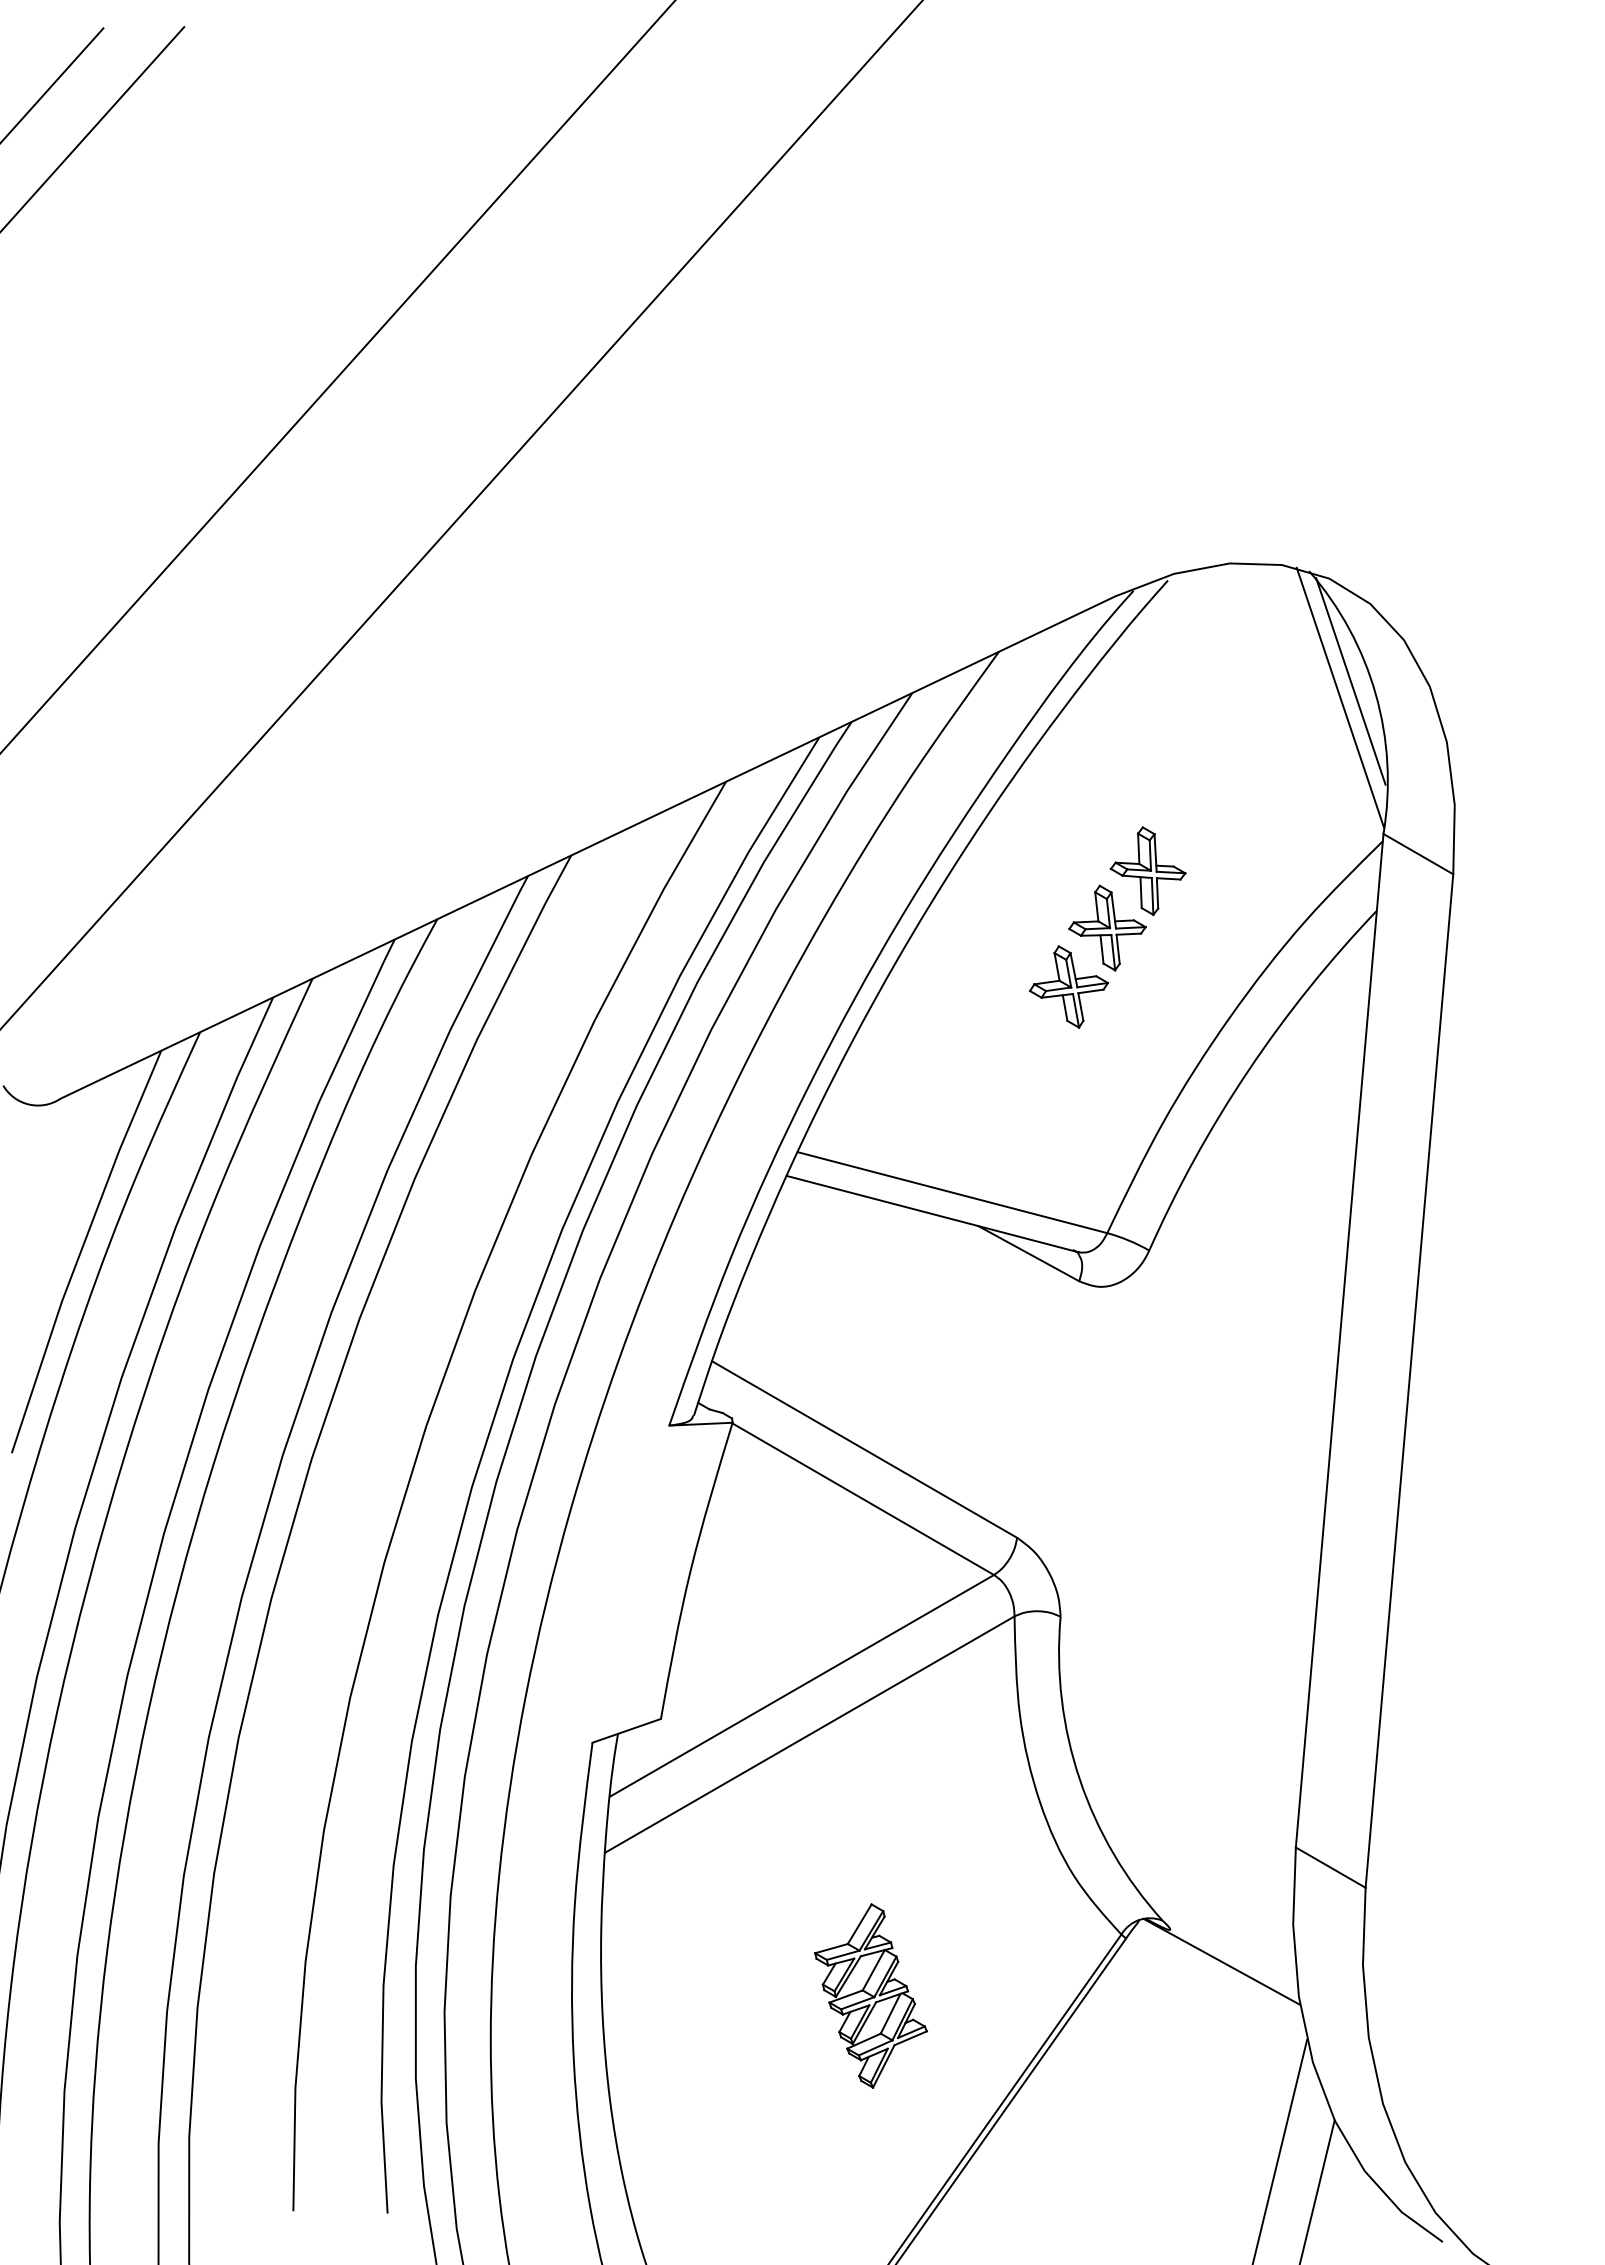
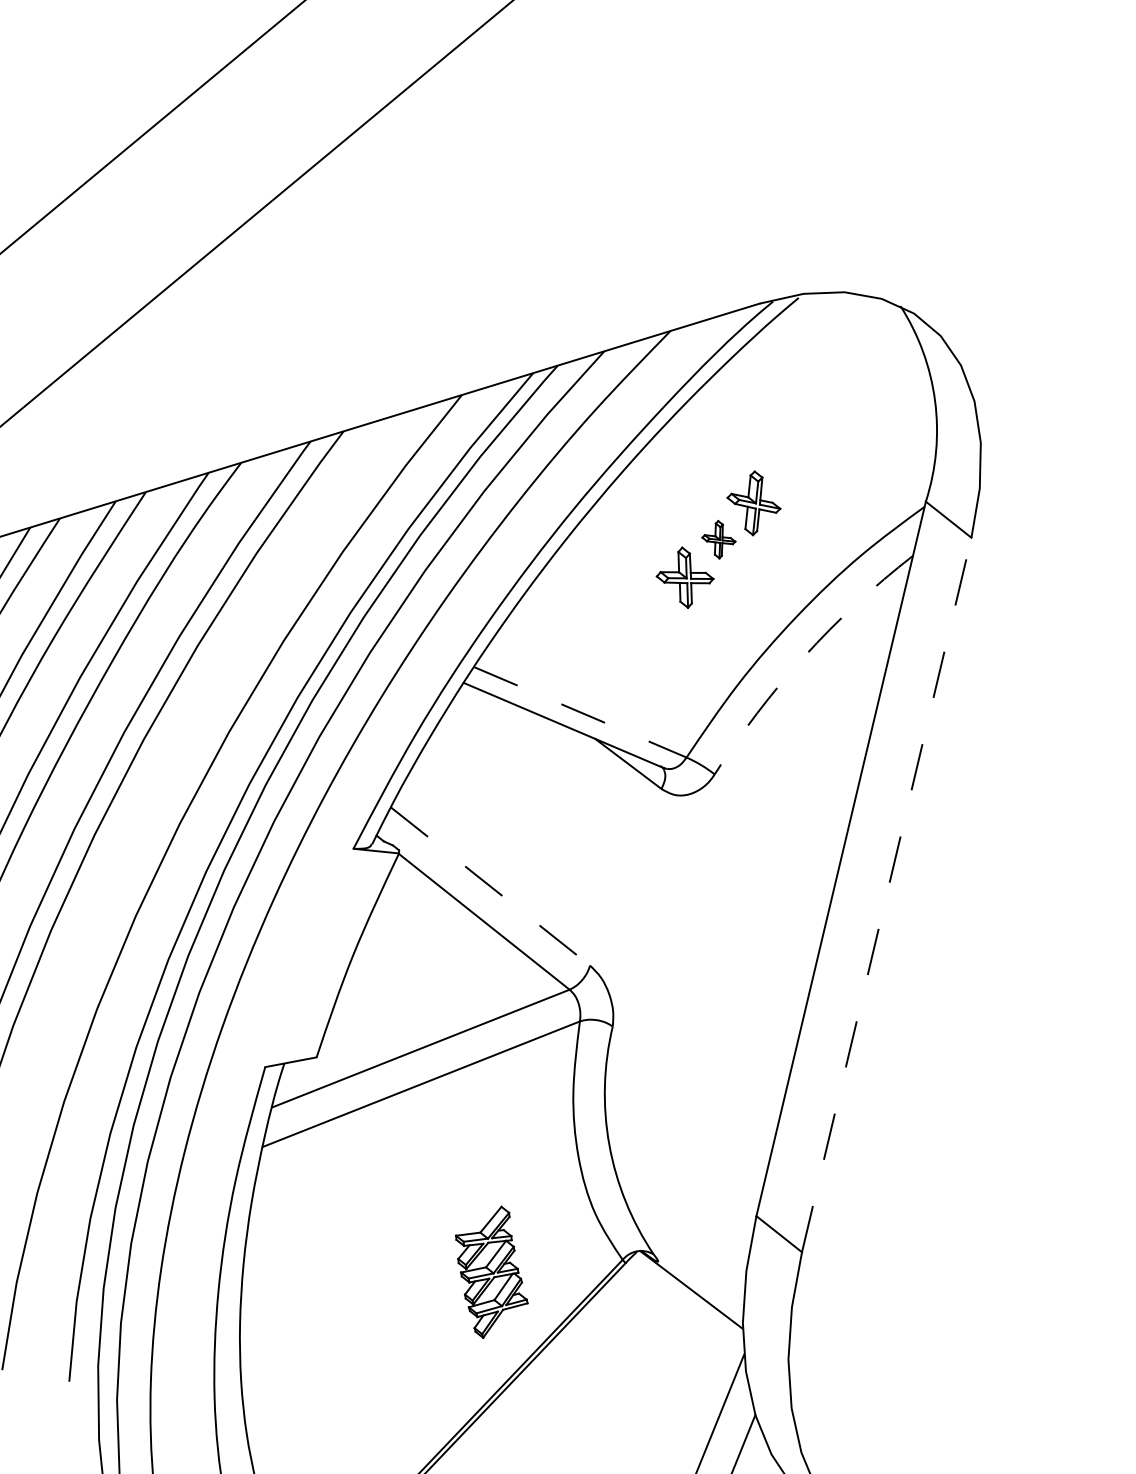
line: (1350, 681) -> (918, 389), removed
line: (1340, 697) -> (909, 399), removed
part: (1107, 927) -> (718, 539), size x0.6
arc: (1248, 1070) -> (804, 656), solid -> dashed
line: (952, 1192) -> (580, 712), solid -> dashed
line: (1409, 1381) -> (886, 895), solid -> dashed
line: (865, 1449) -> (491, 886), solid -> dashed
part: (870, 1995) -> (491, 1271), moved

